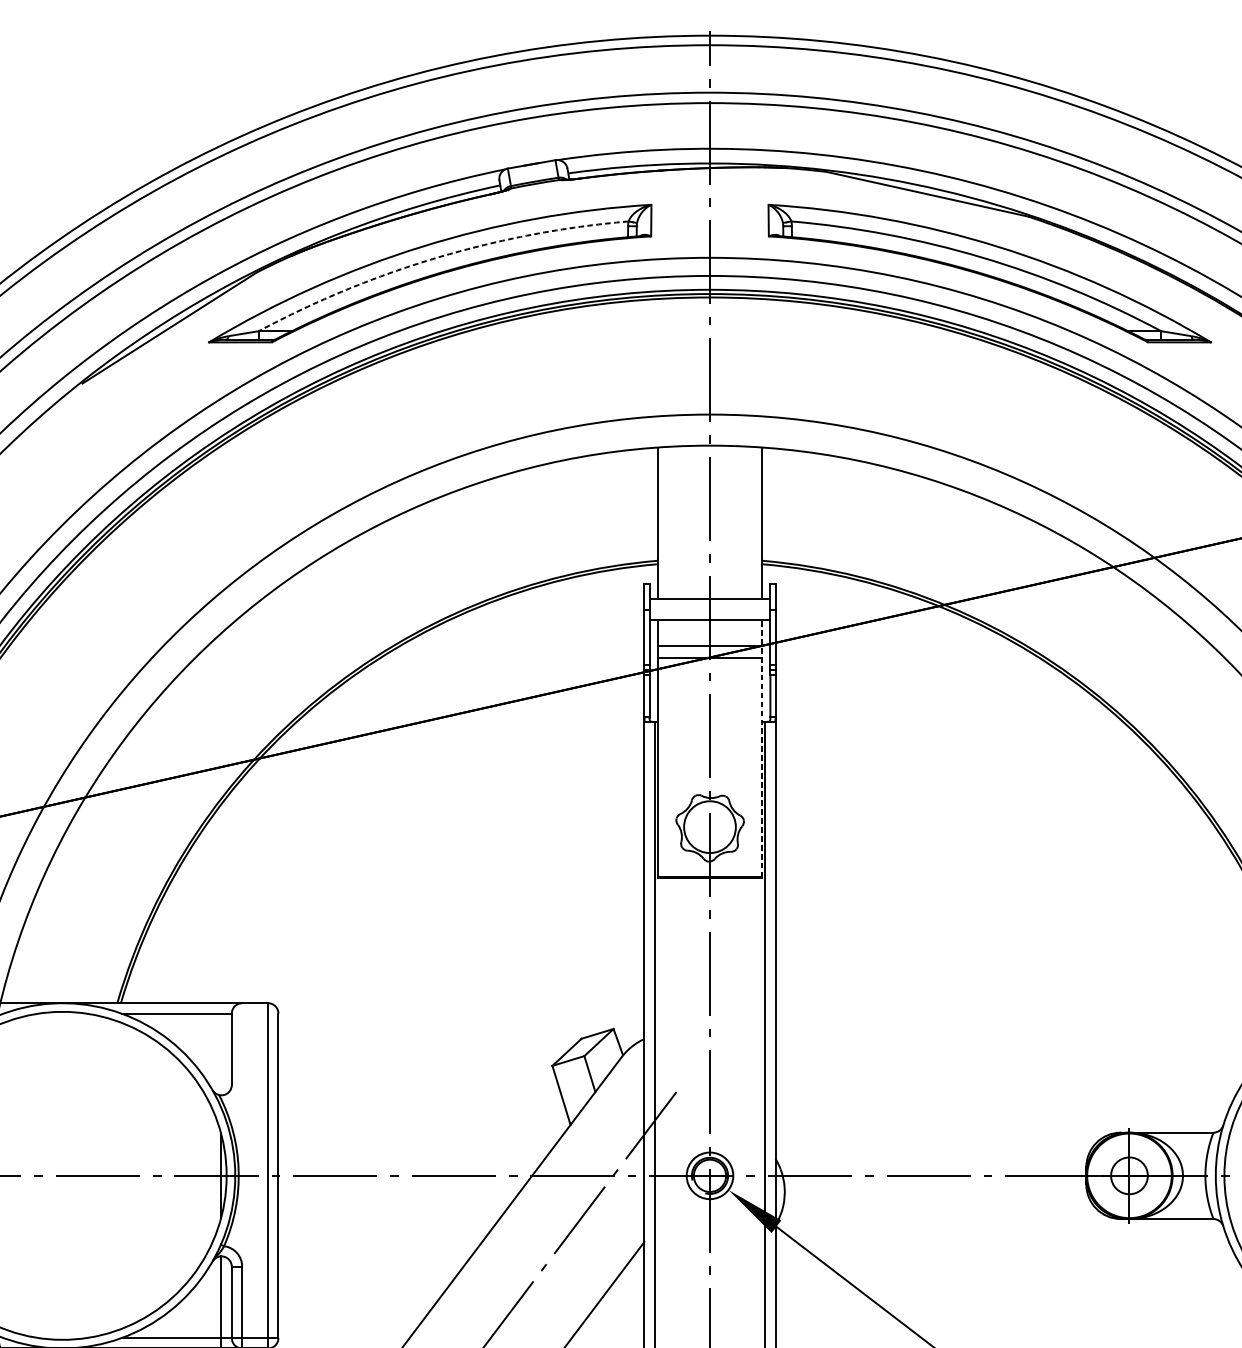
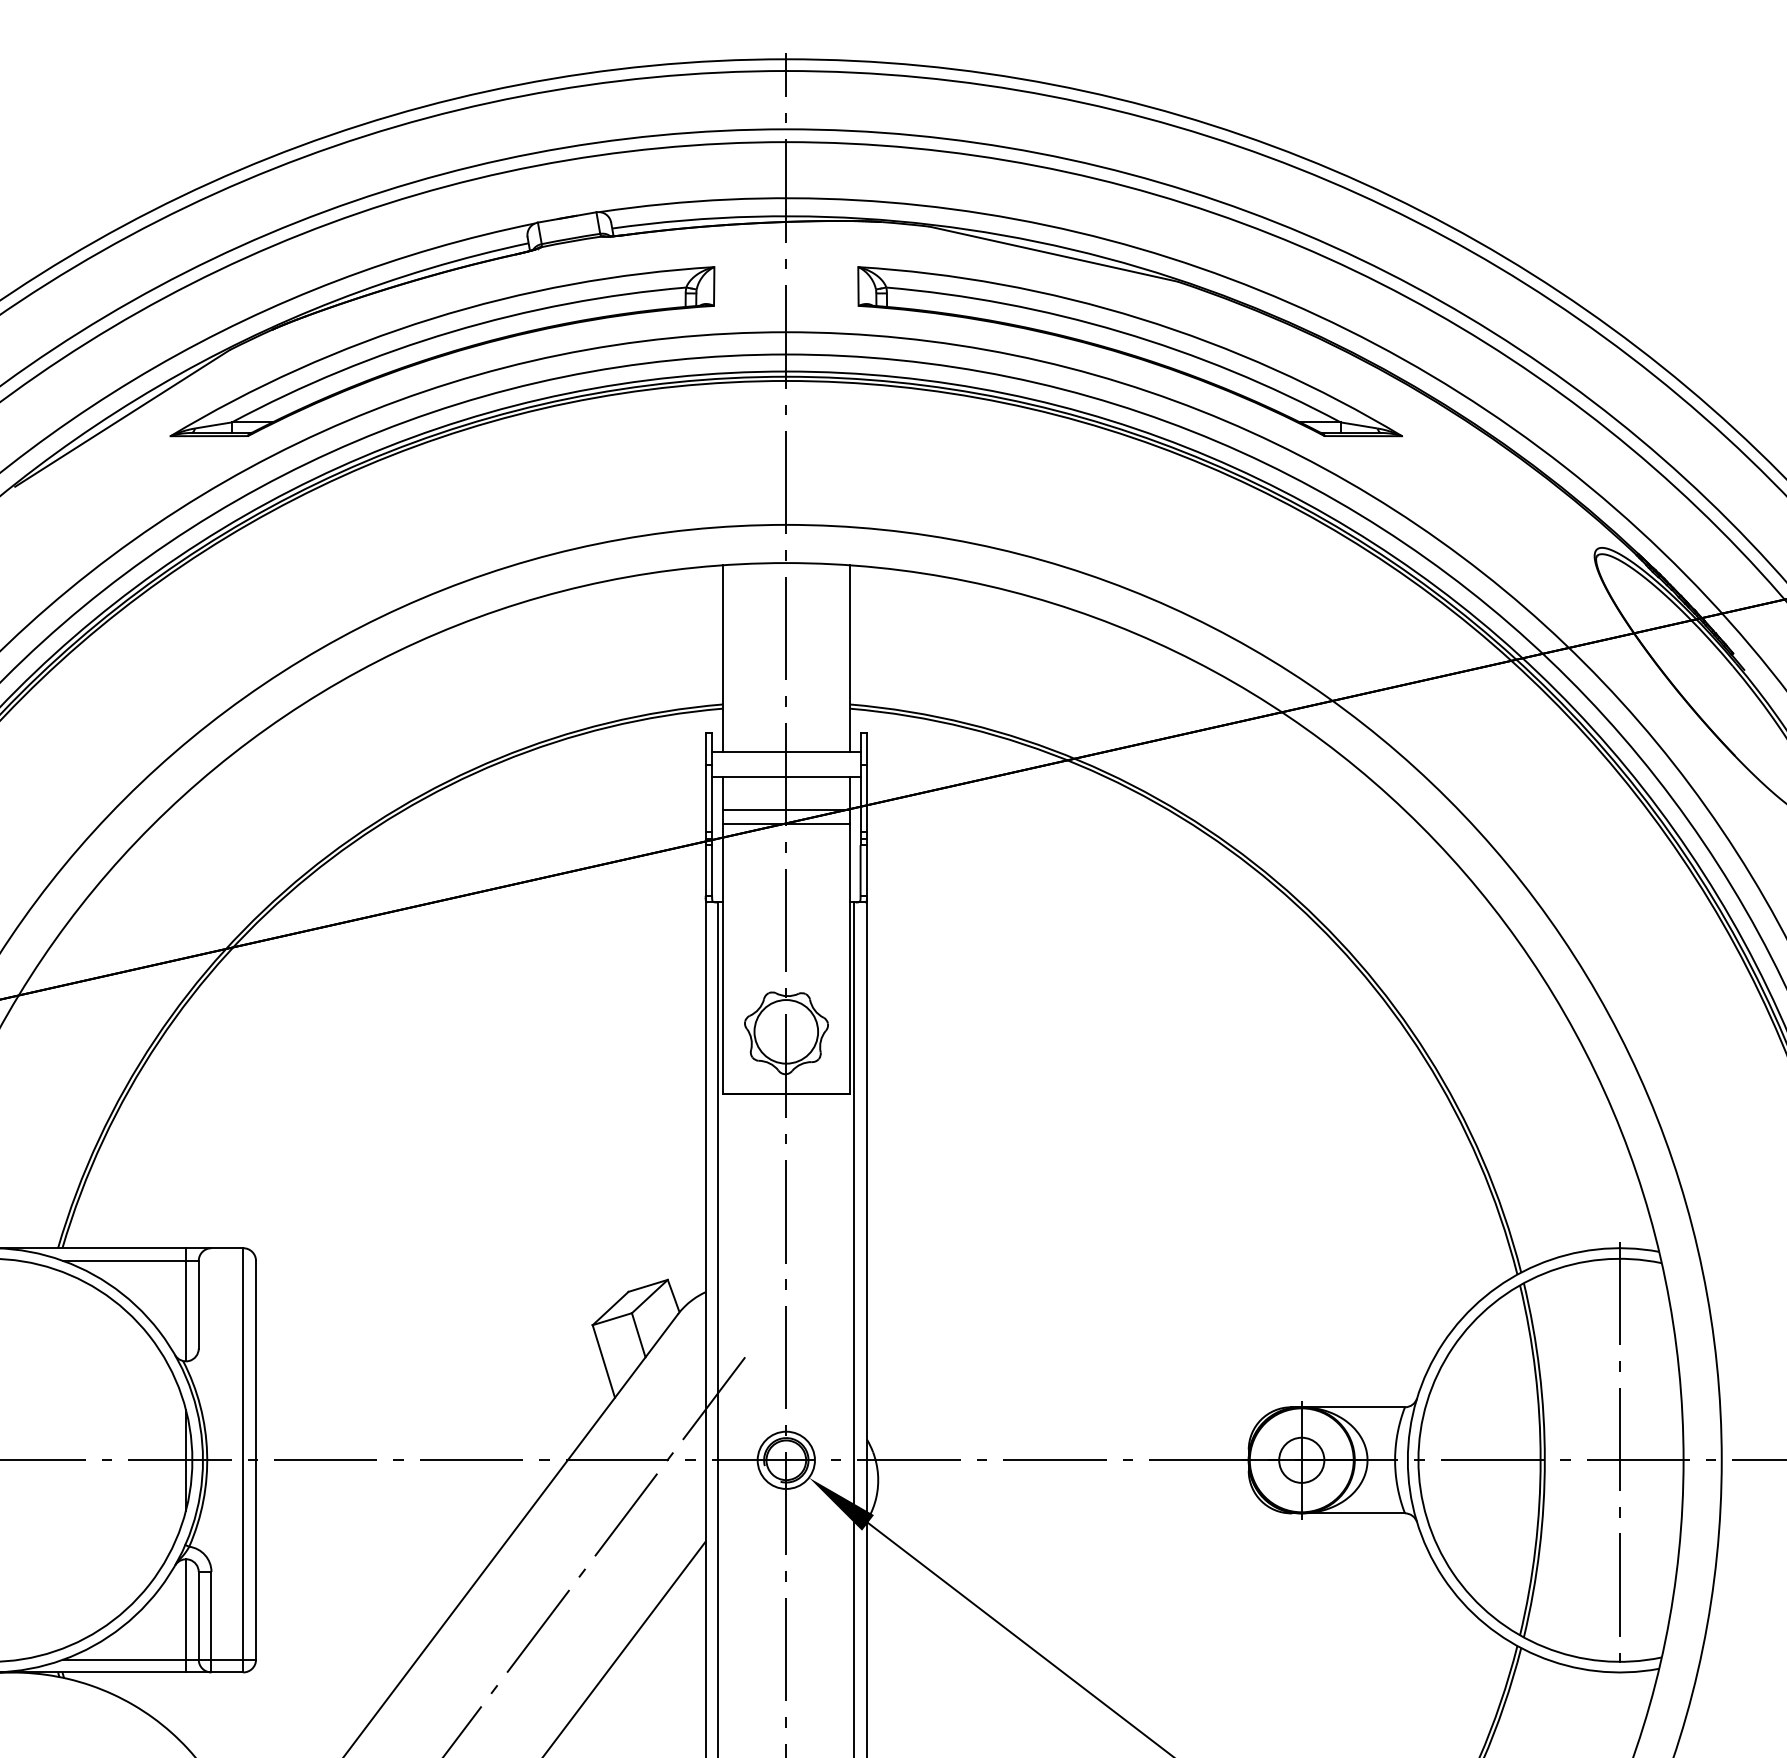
arc: (438, 257) -> (452, 331), dashed -> solid
line: (761, 747) -> (849, 934), dashed -> solid
line: (221, 1049) -> (186, 1304), added

